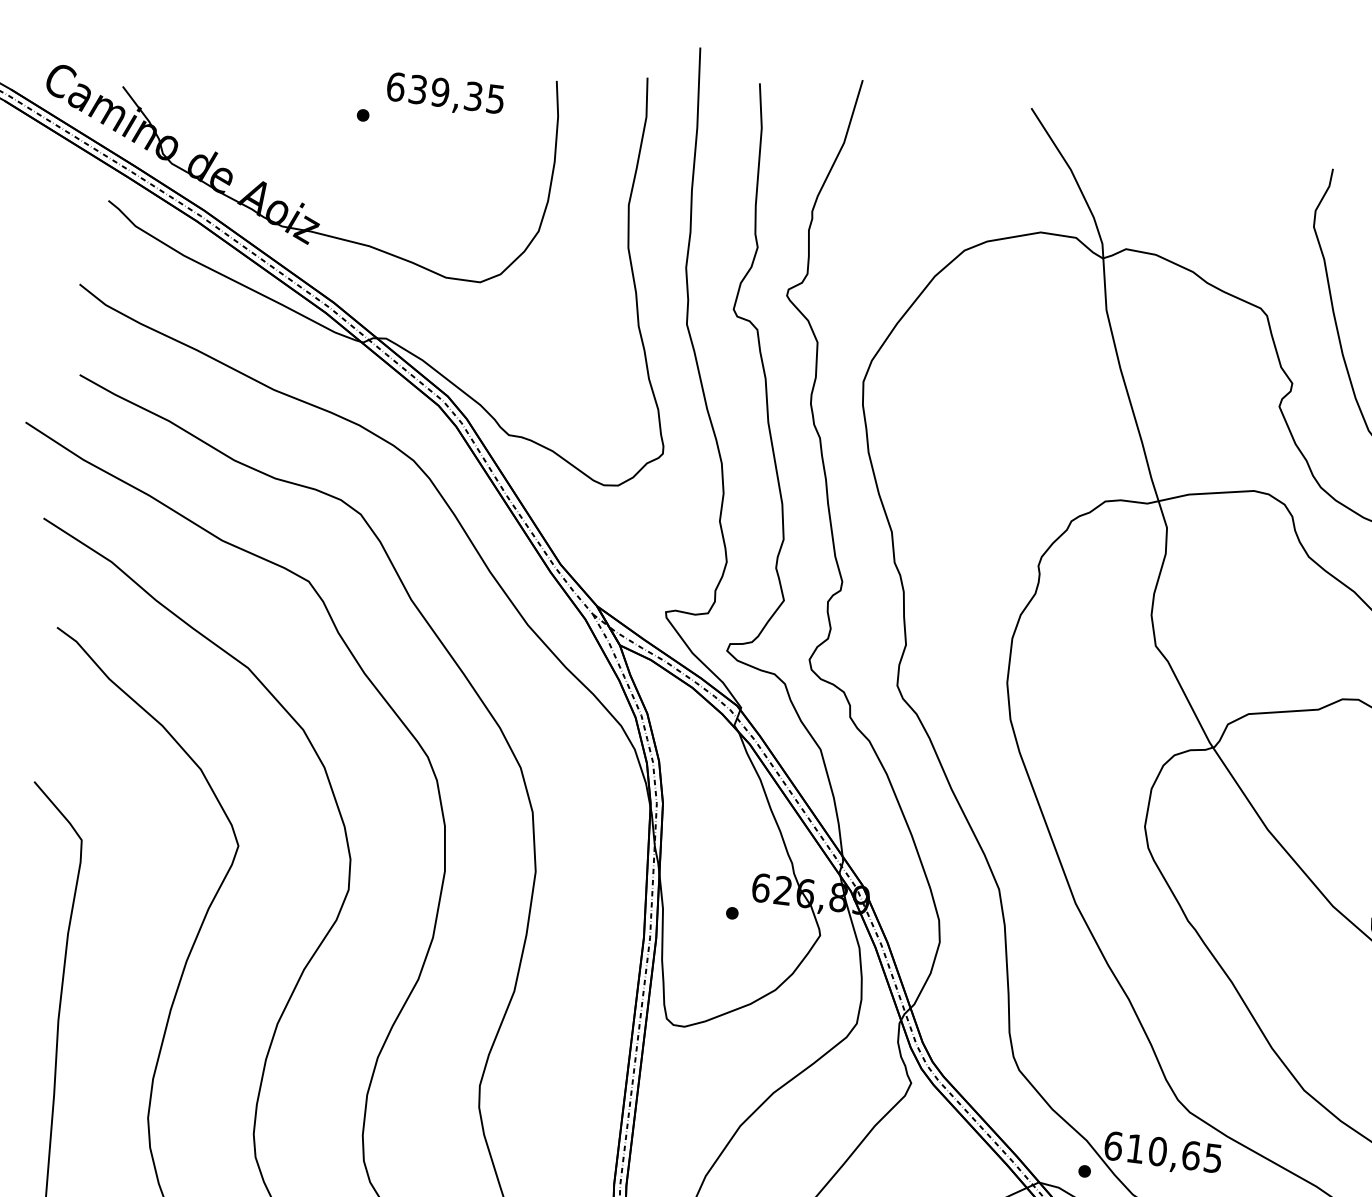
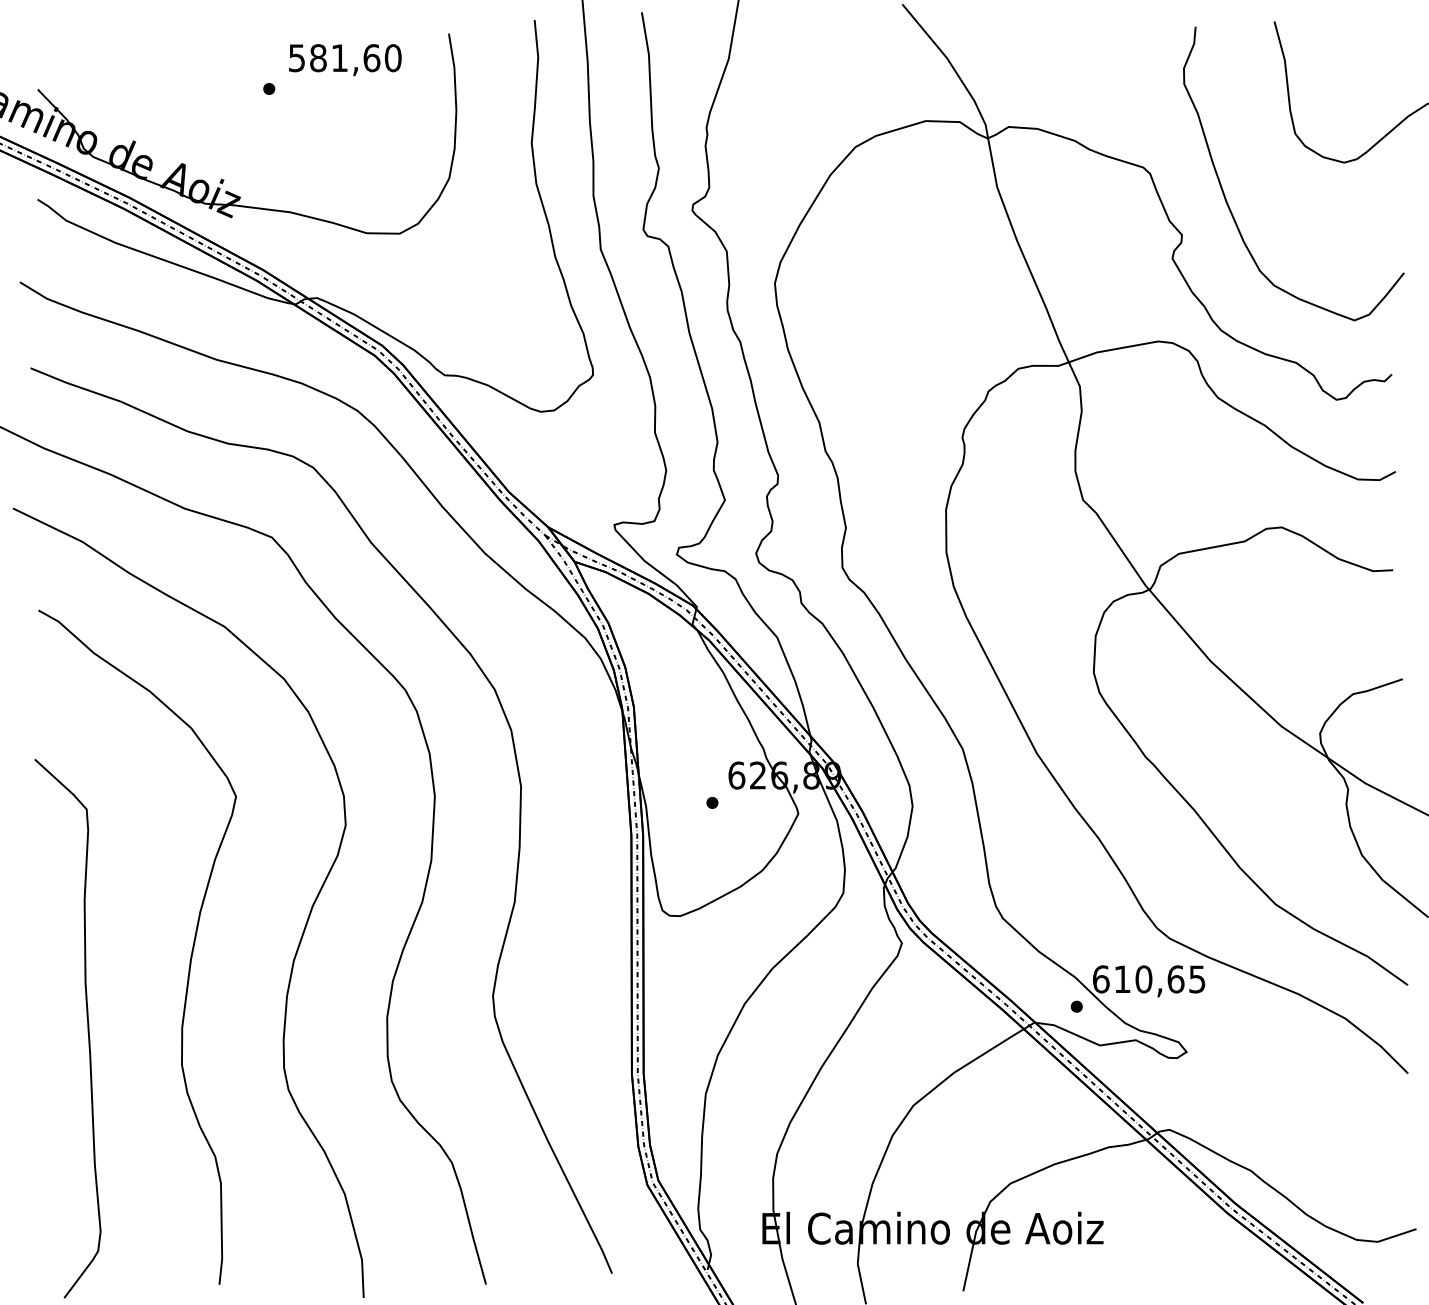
text: (445, 93) -> (344, 58), 639,35 -> 581,60

